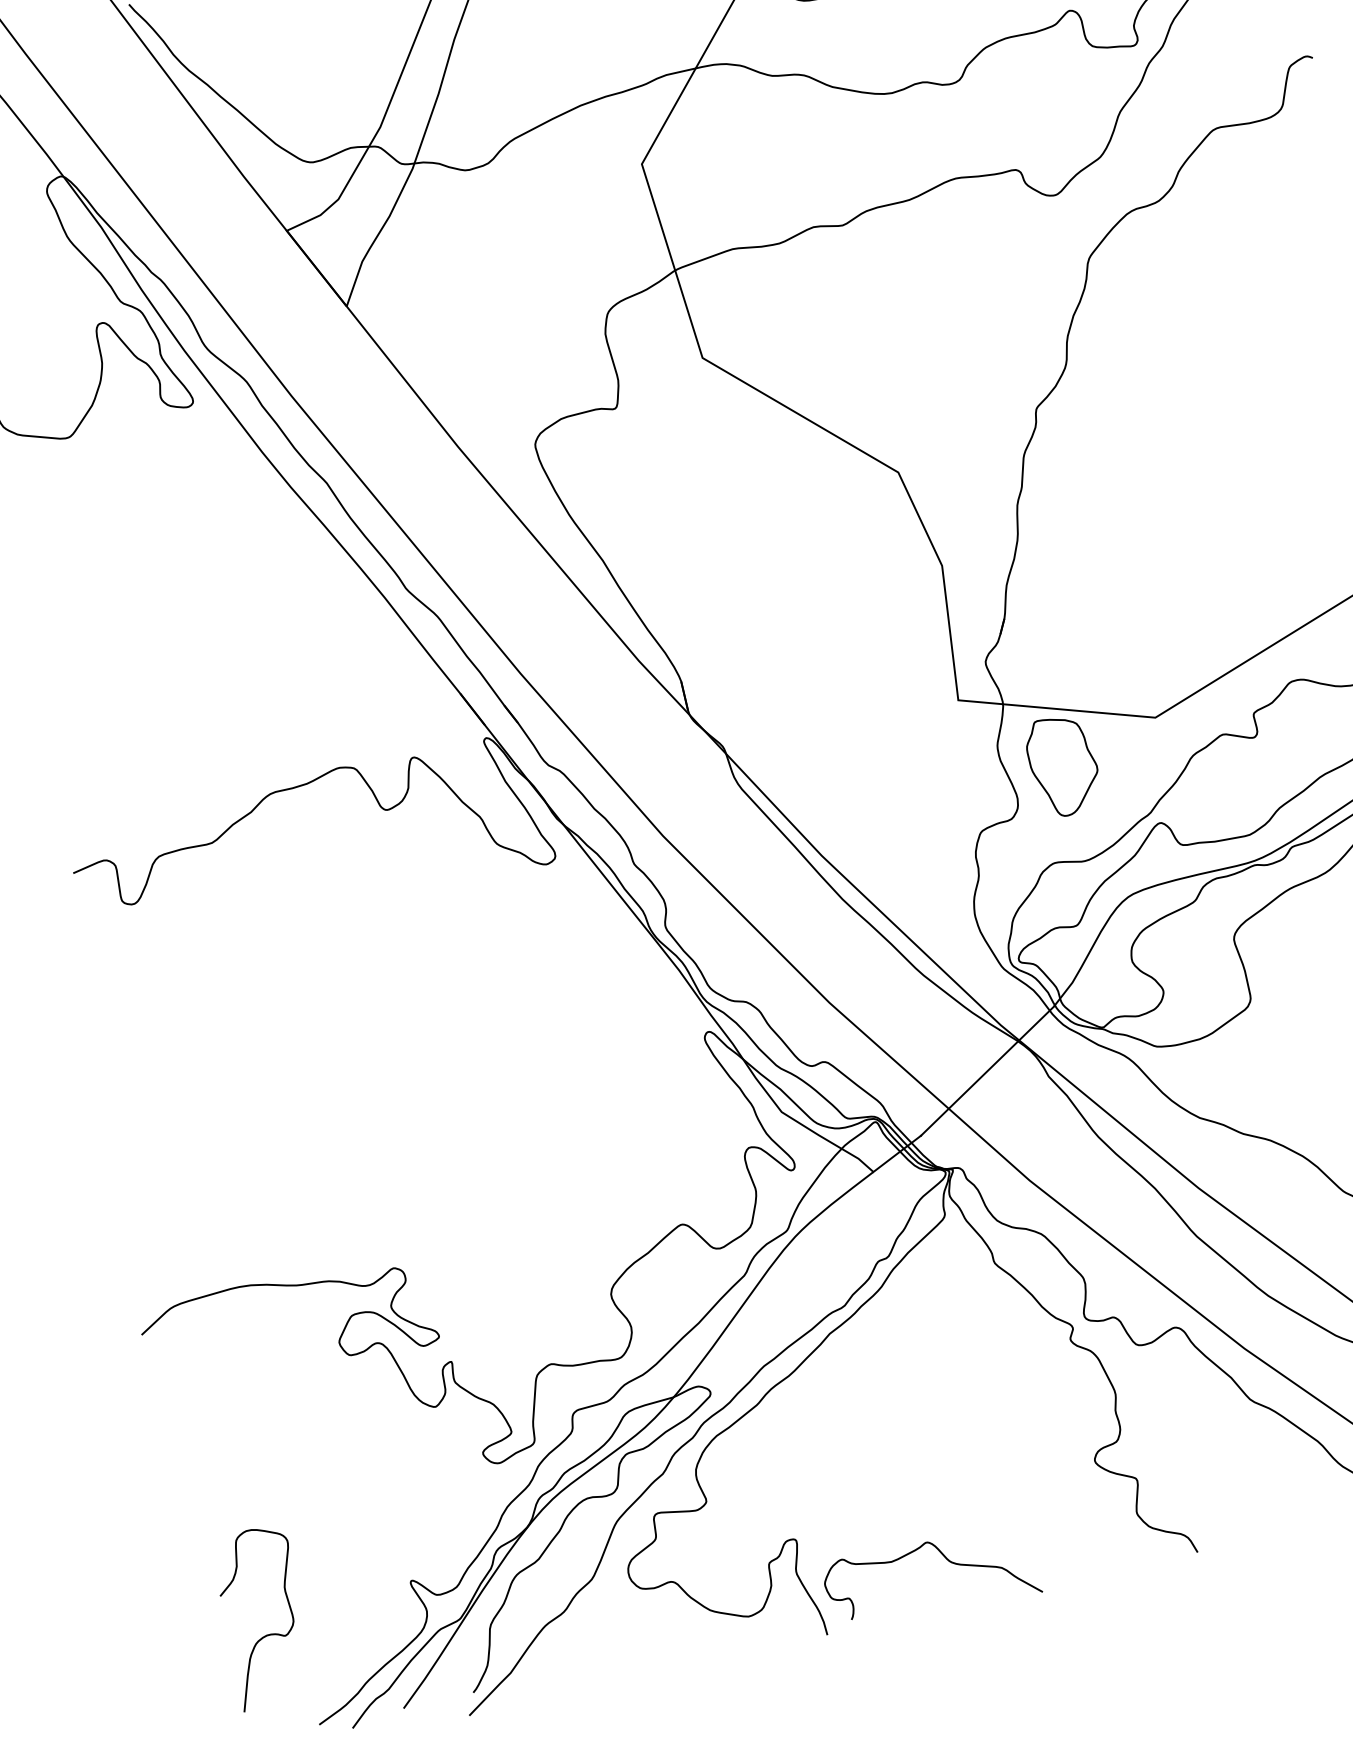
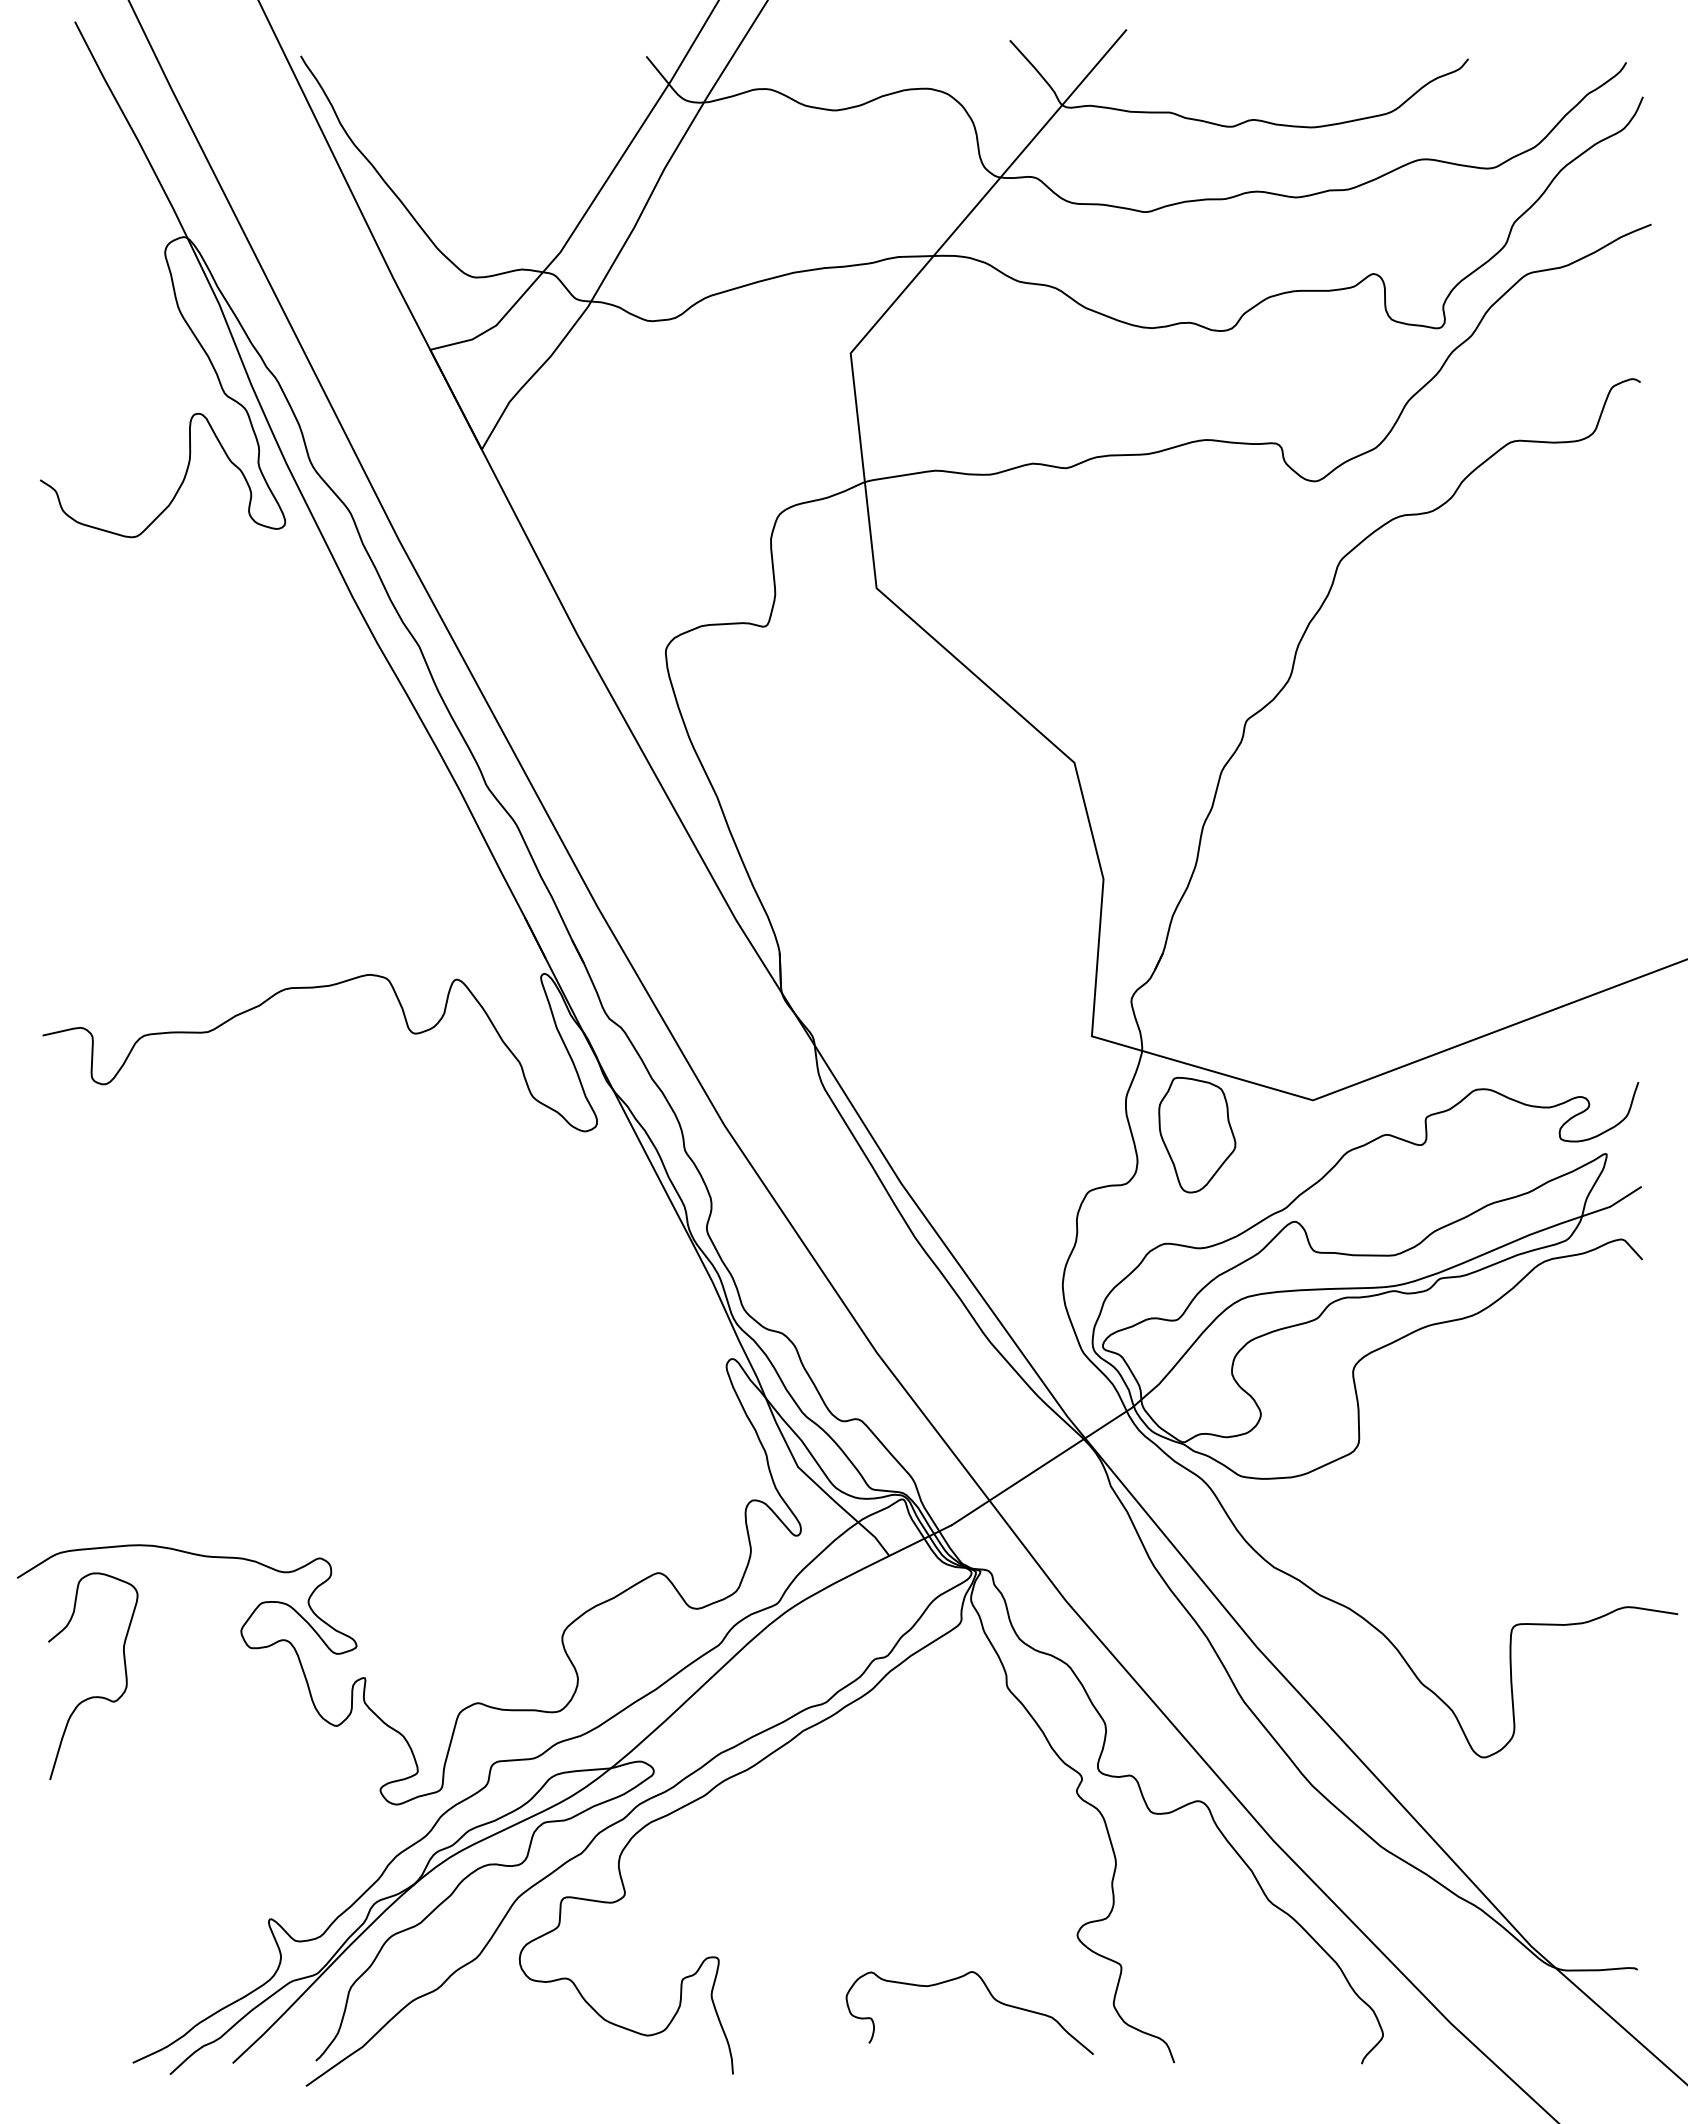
curve: (948, 1561) -> (992, 1998), moved
curve: (267, 1634) -> (93, 1696), moved

